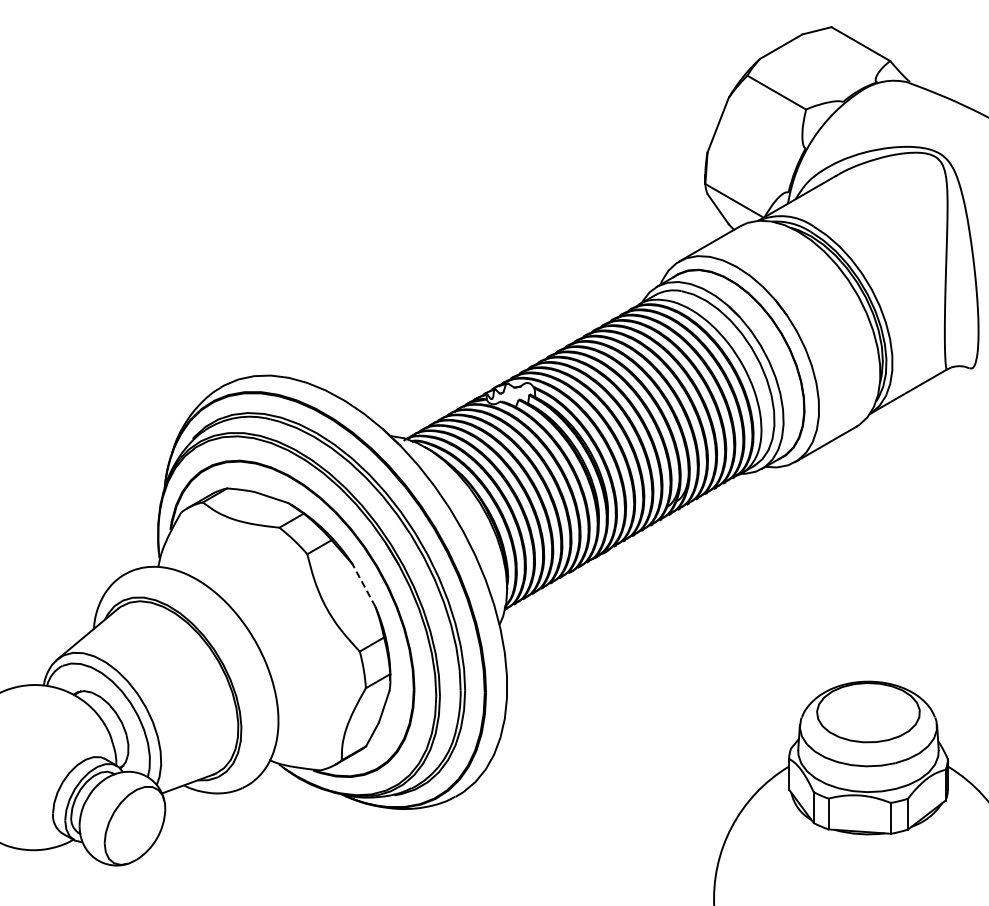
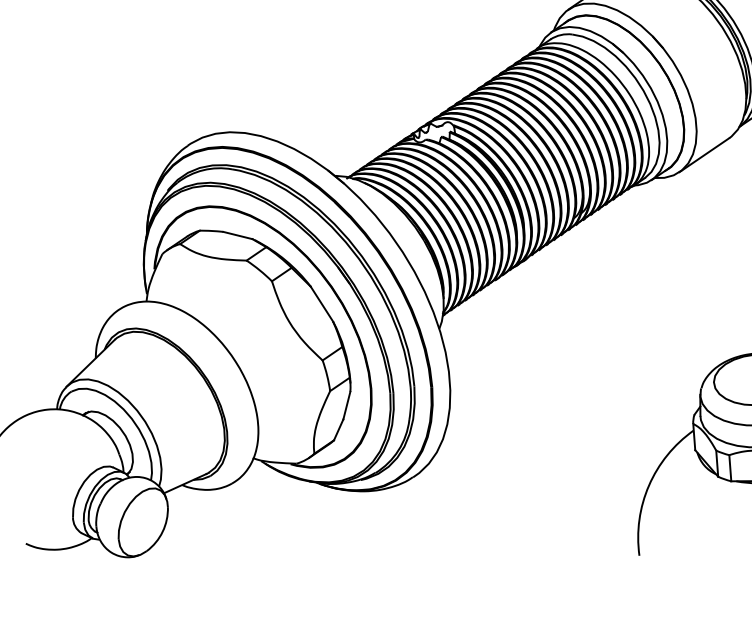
line: (363, 584) -> (321, 303), dashed -> solid

